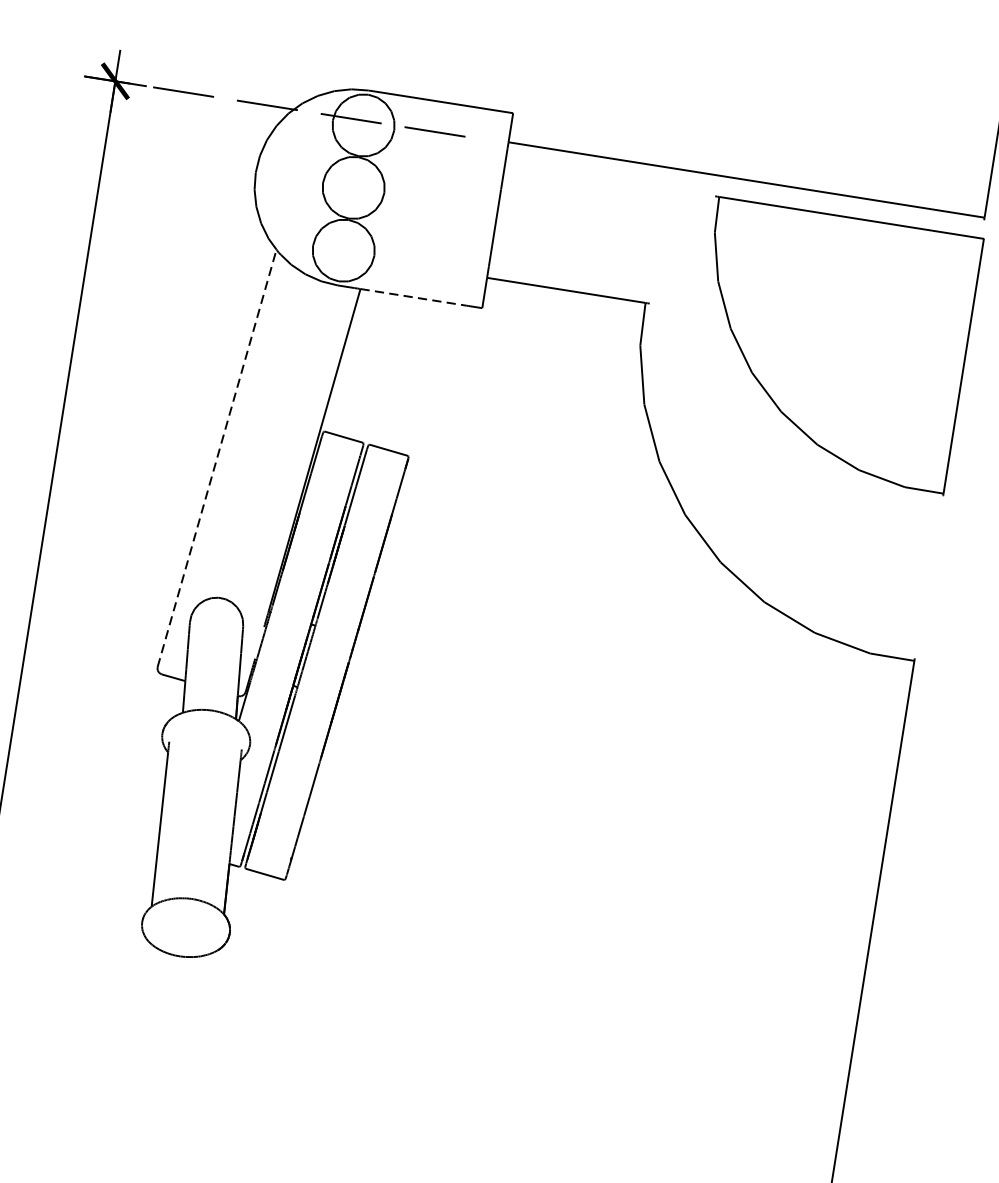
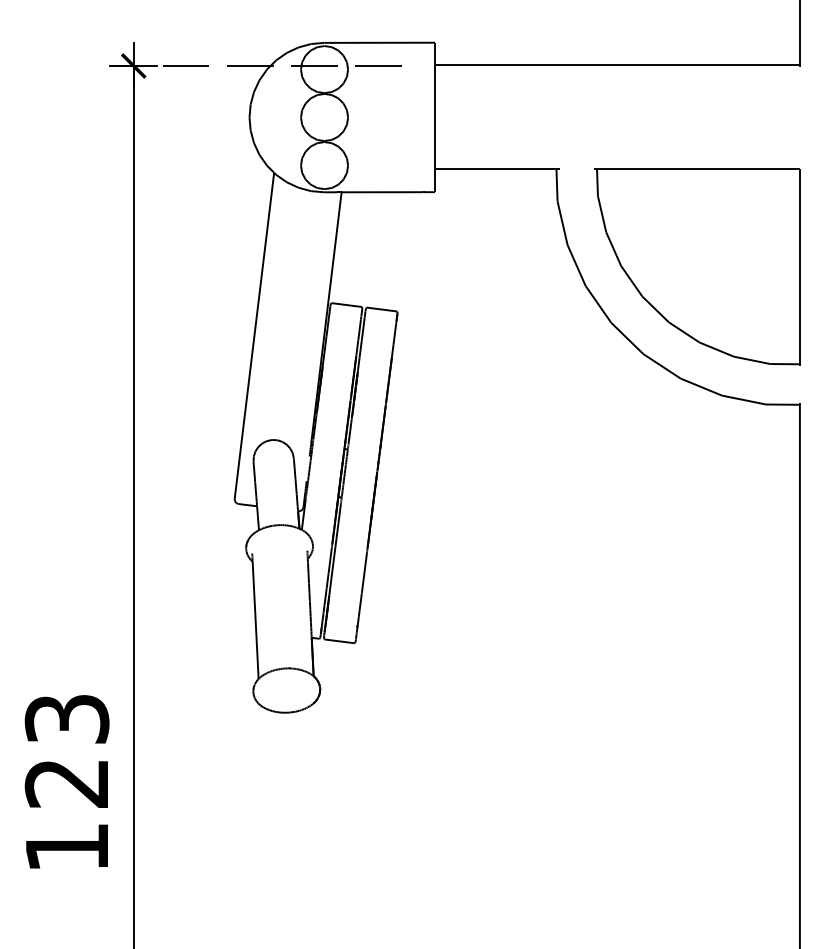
line: (413, 297) -> (382, 192), dashed -> solid
part: (830, 344) -> (697, 266), moved
line: (217, 457) -> (254, 335), dashed -> solid

